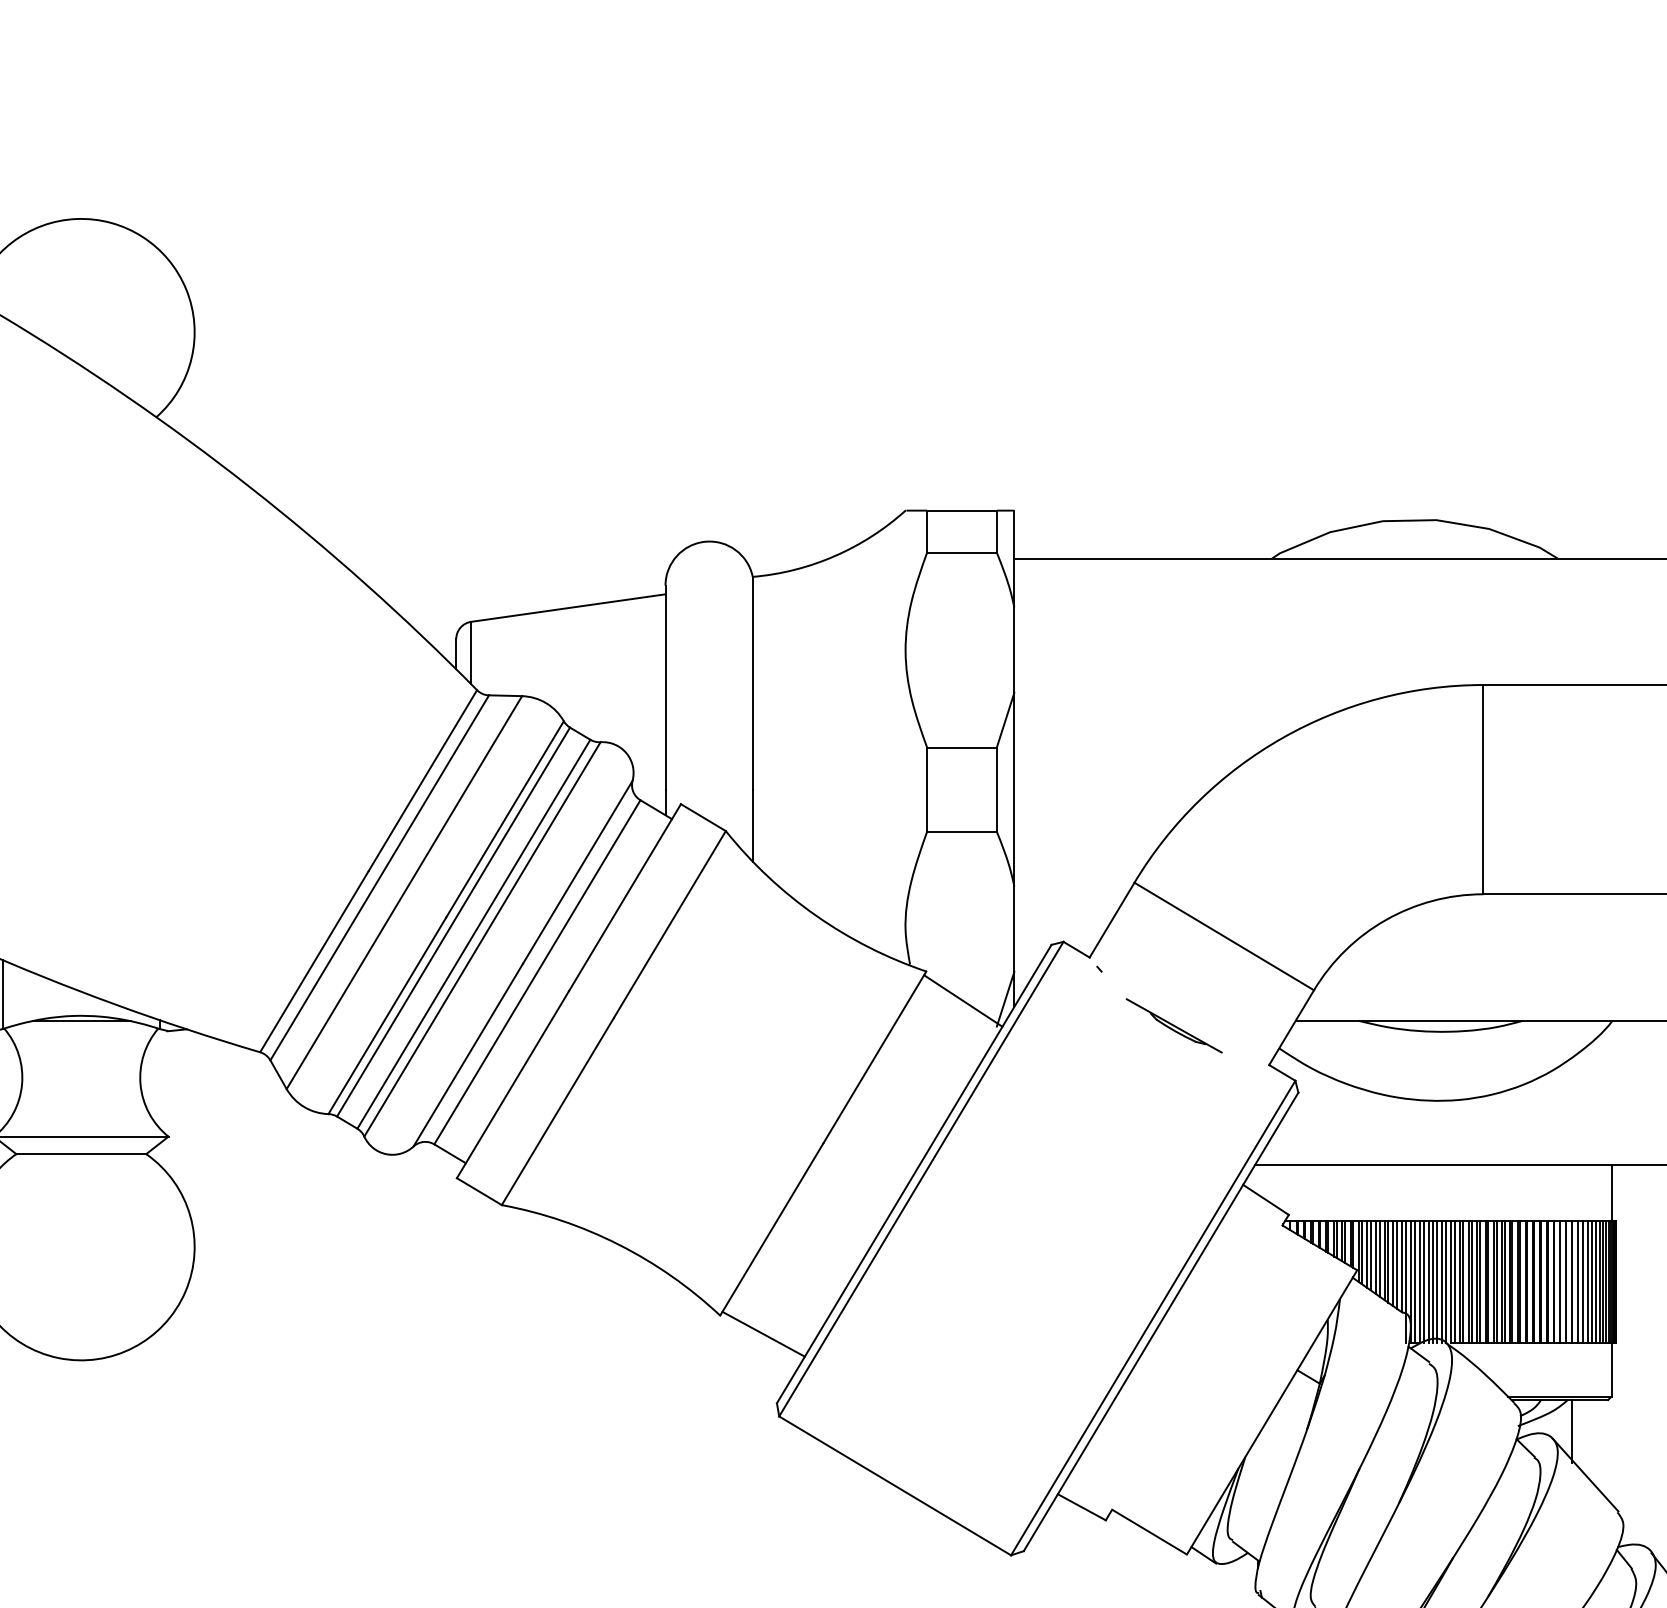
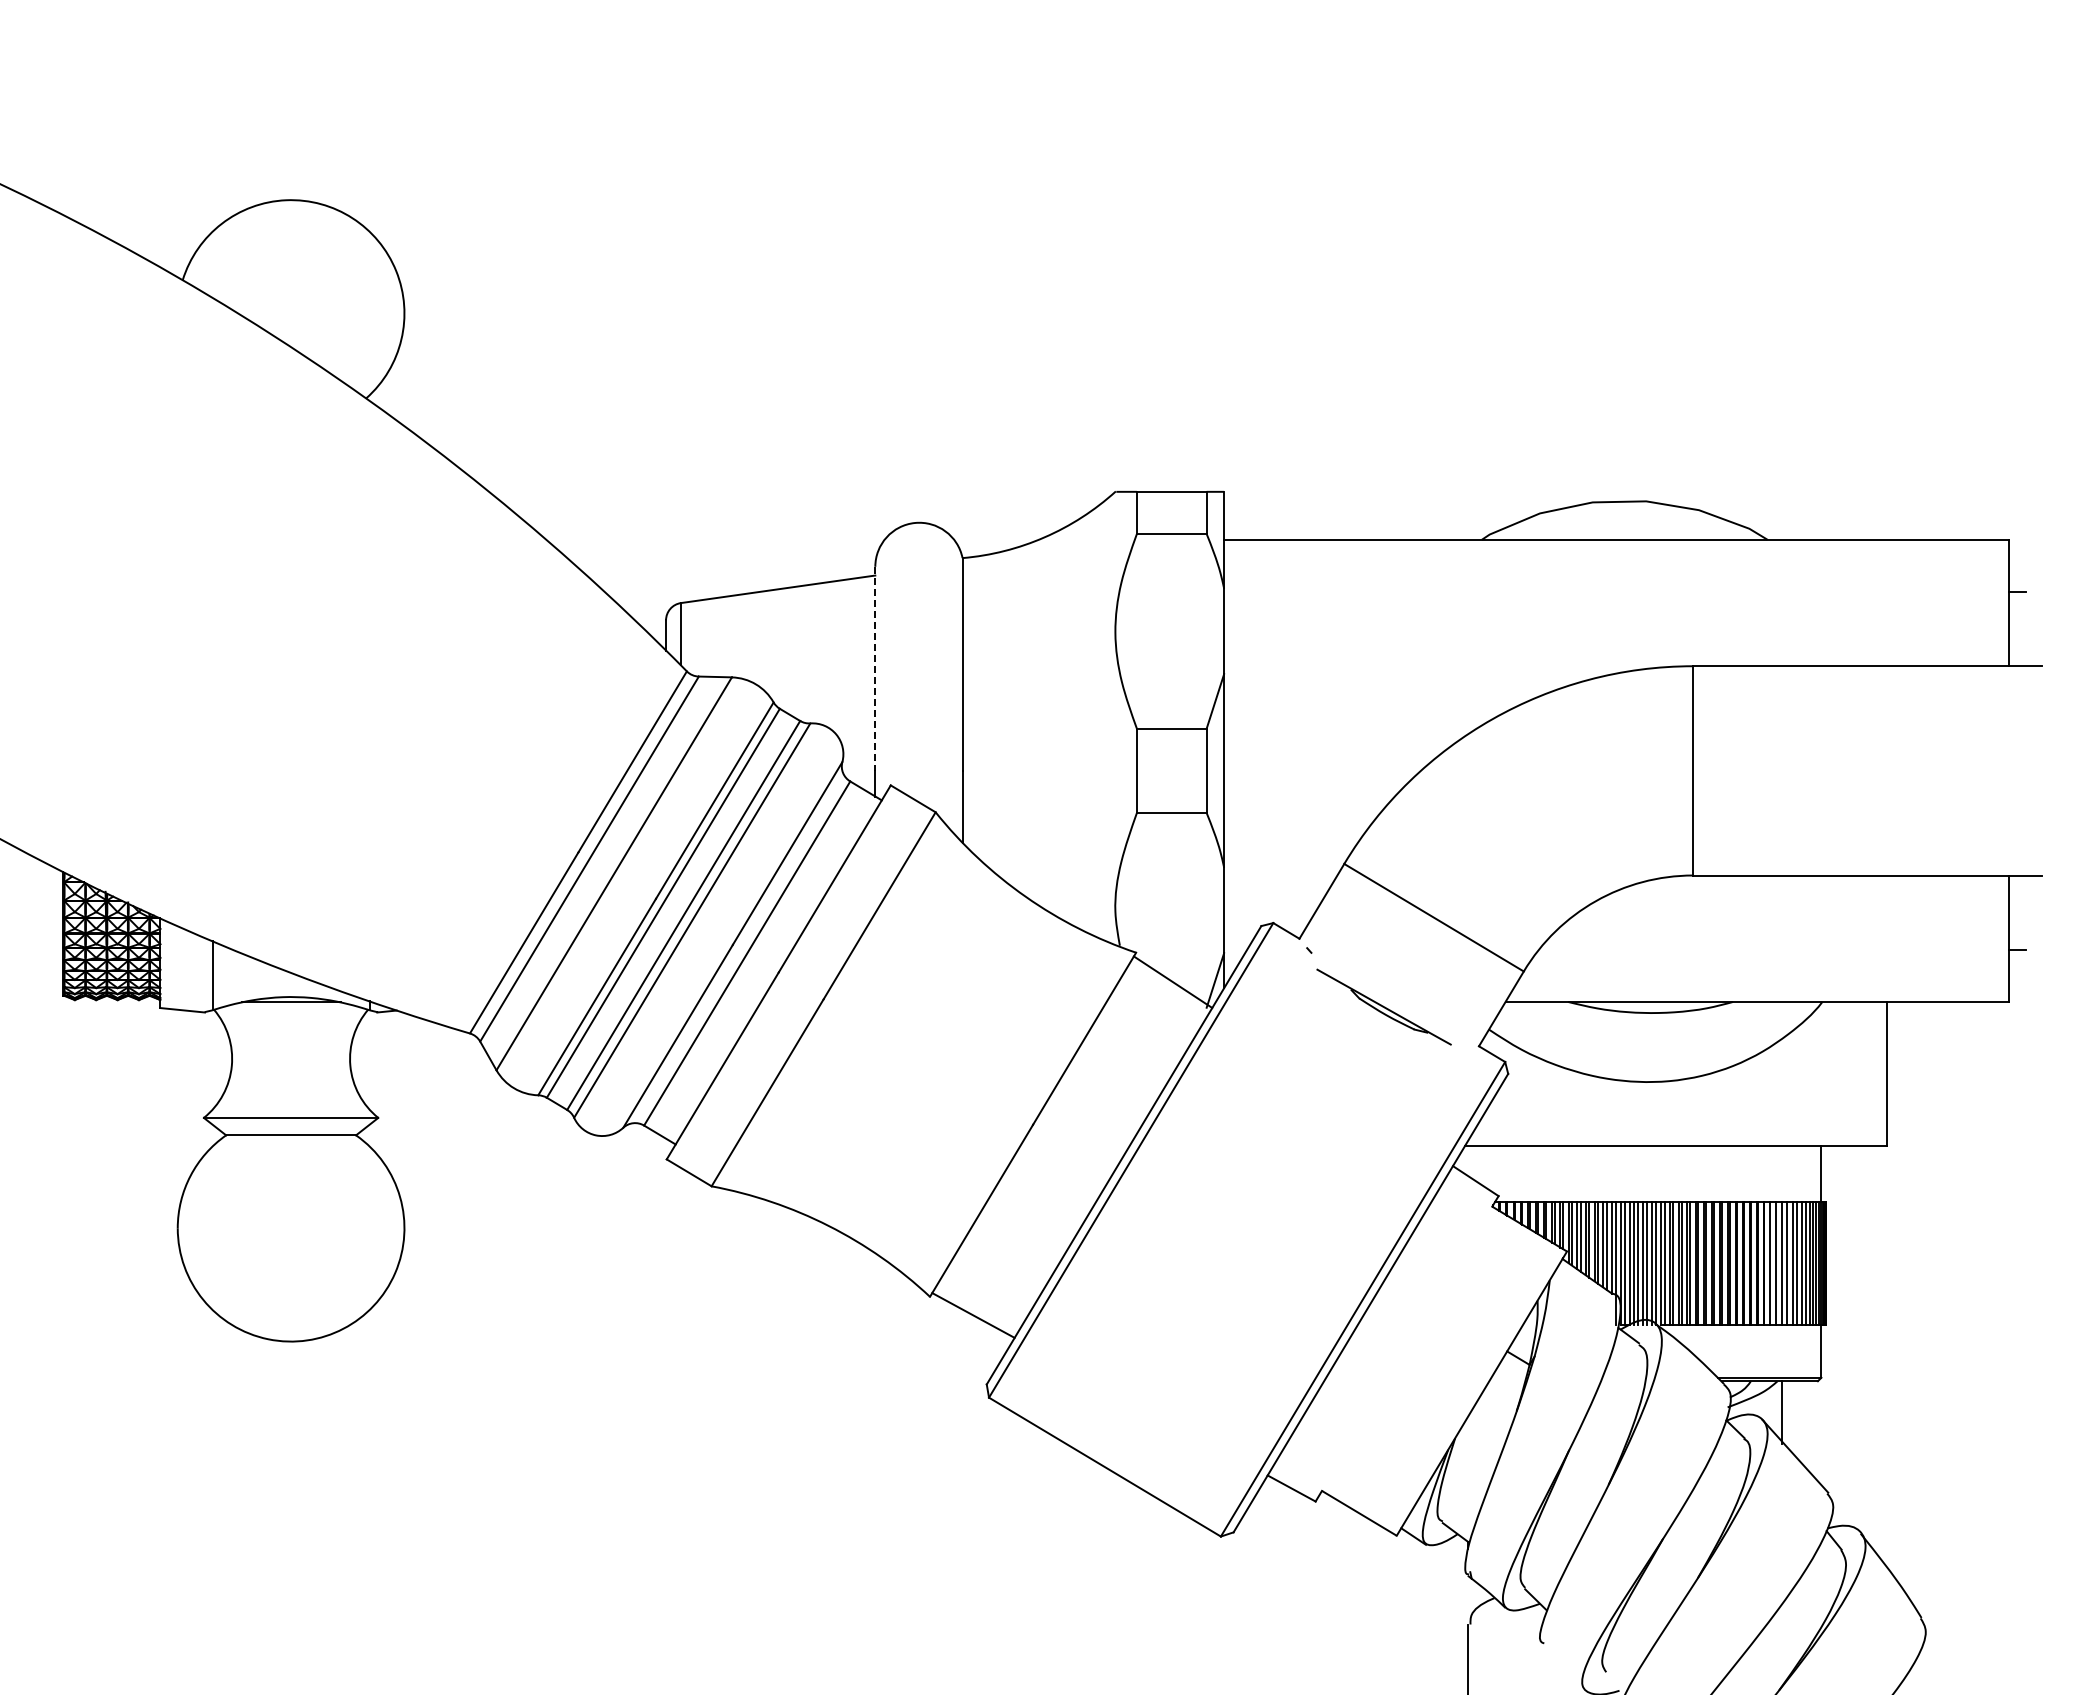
line: (665, 688) -> (875, 669), solid -> dashed
part: (1173, 1025) -> (1383, 1006), size x1.4

